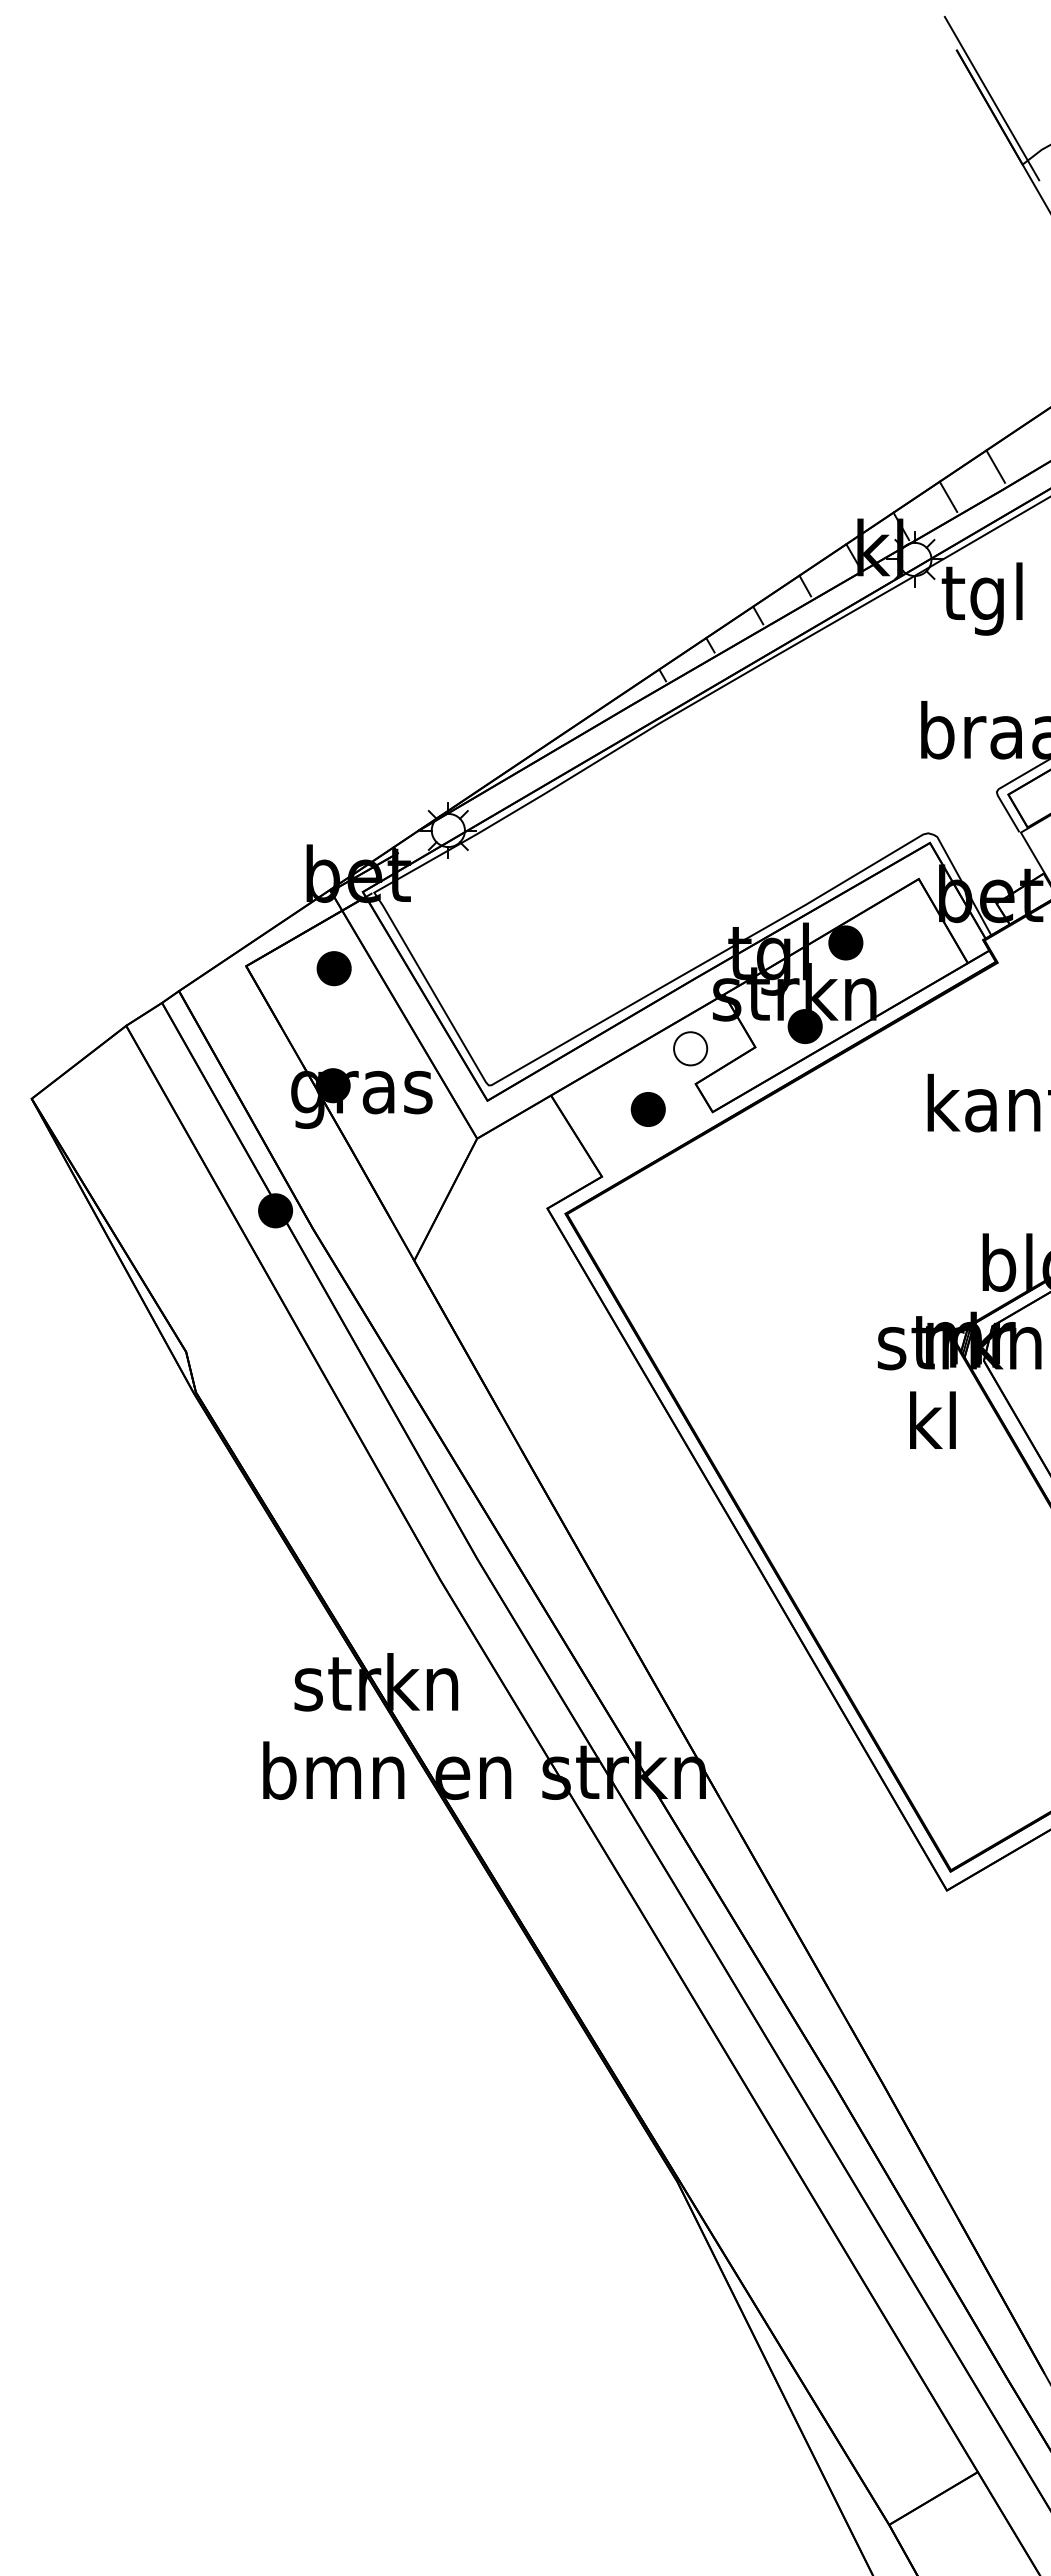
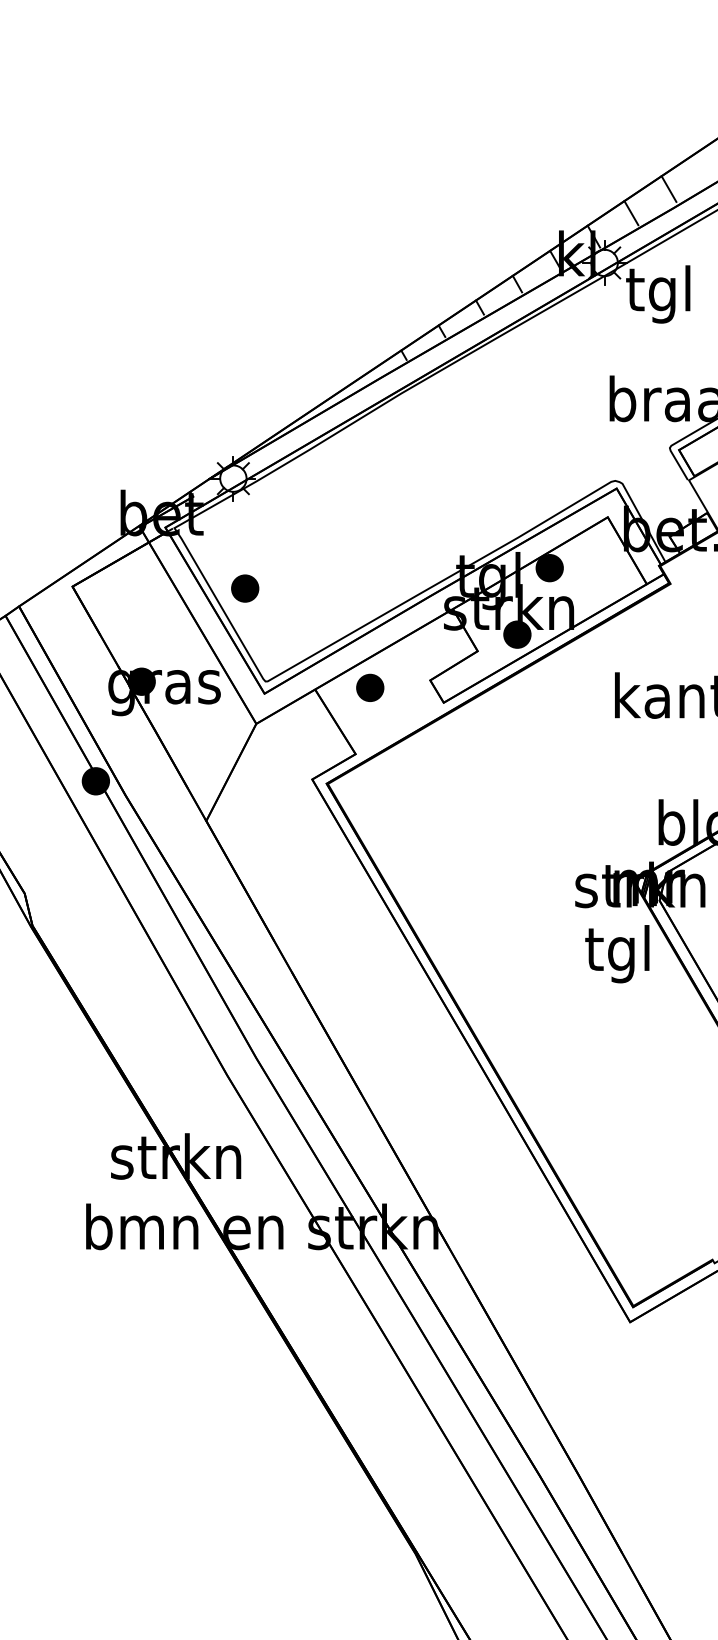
part: (333, 968) -> (244, 588), moved
part: (690, 1048) -> (426, 652), removed
part: (647, 1109) -> (369, 687), moved
text: (930, 1427) -> (617, 953), kl -> tgl

